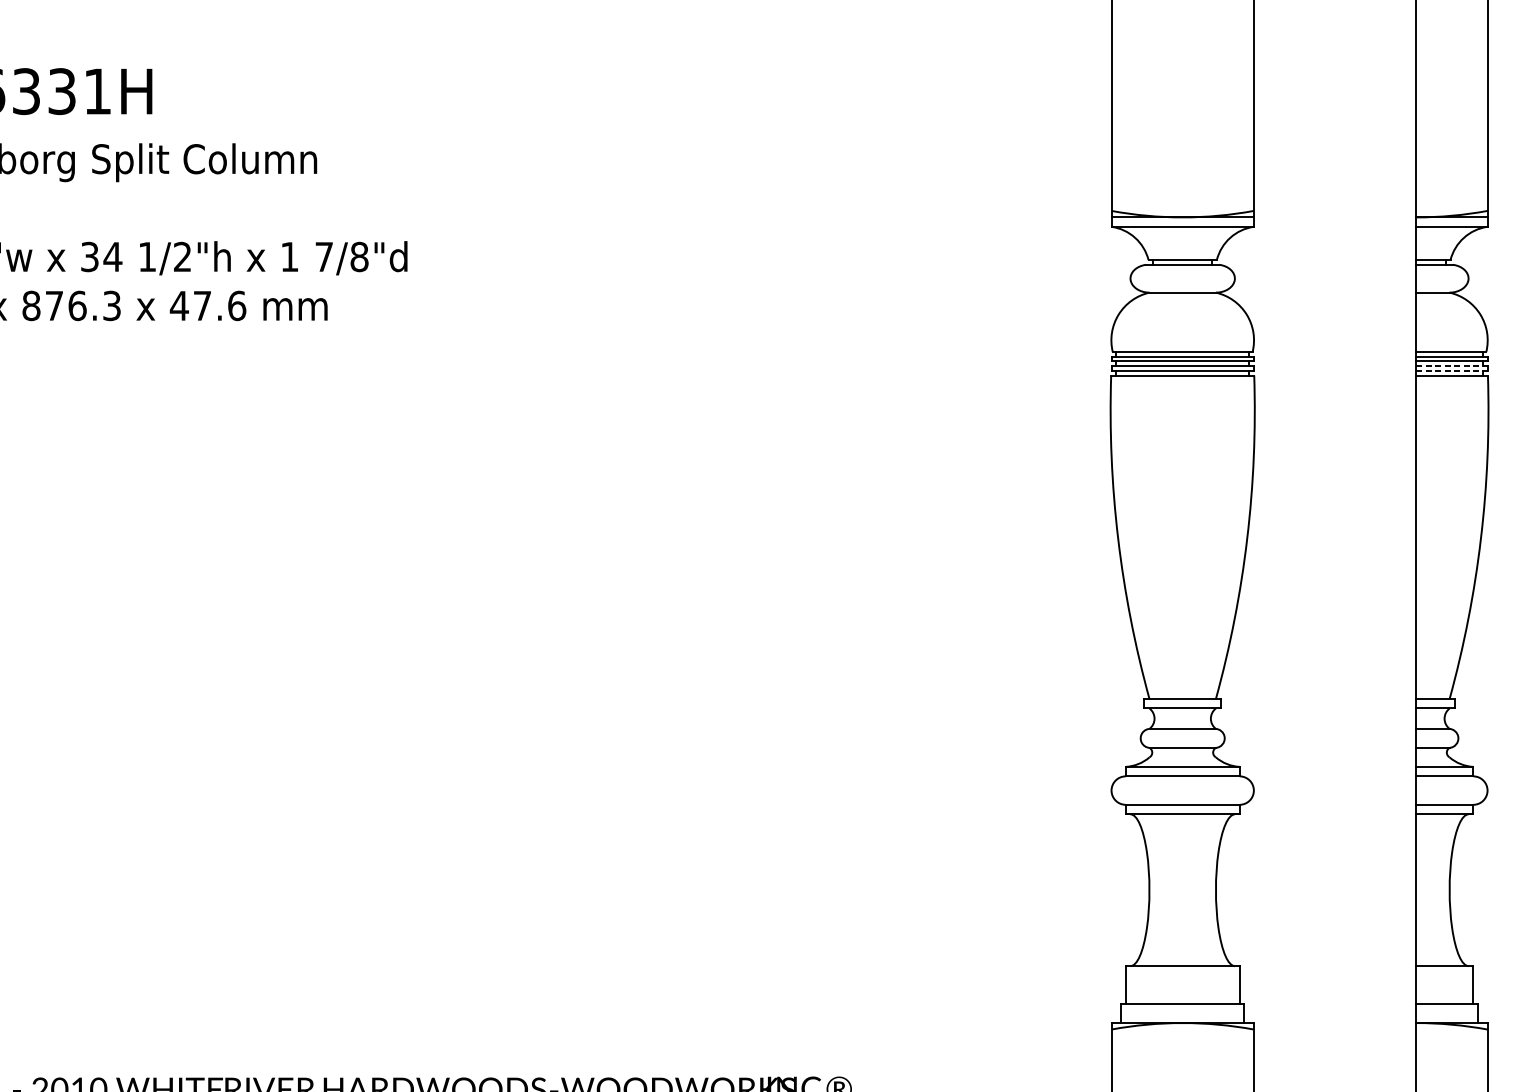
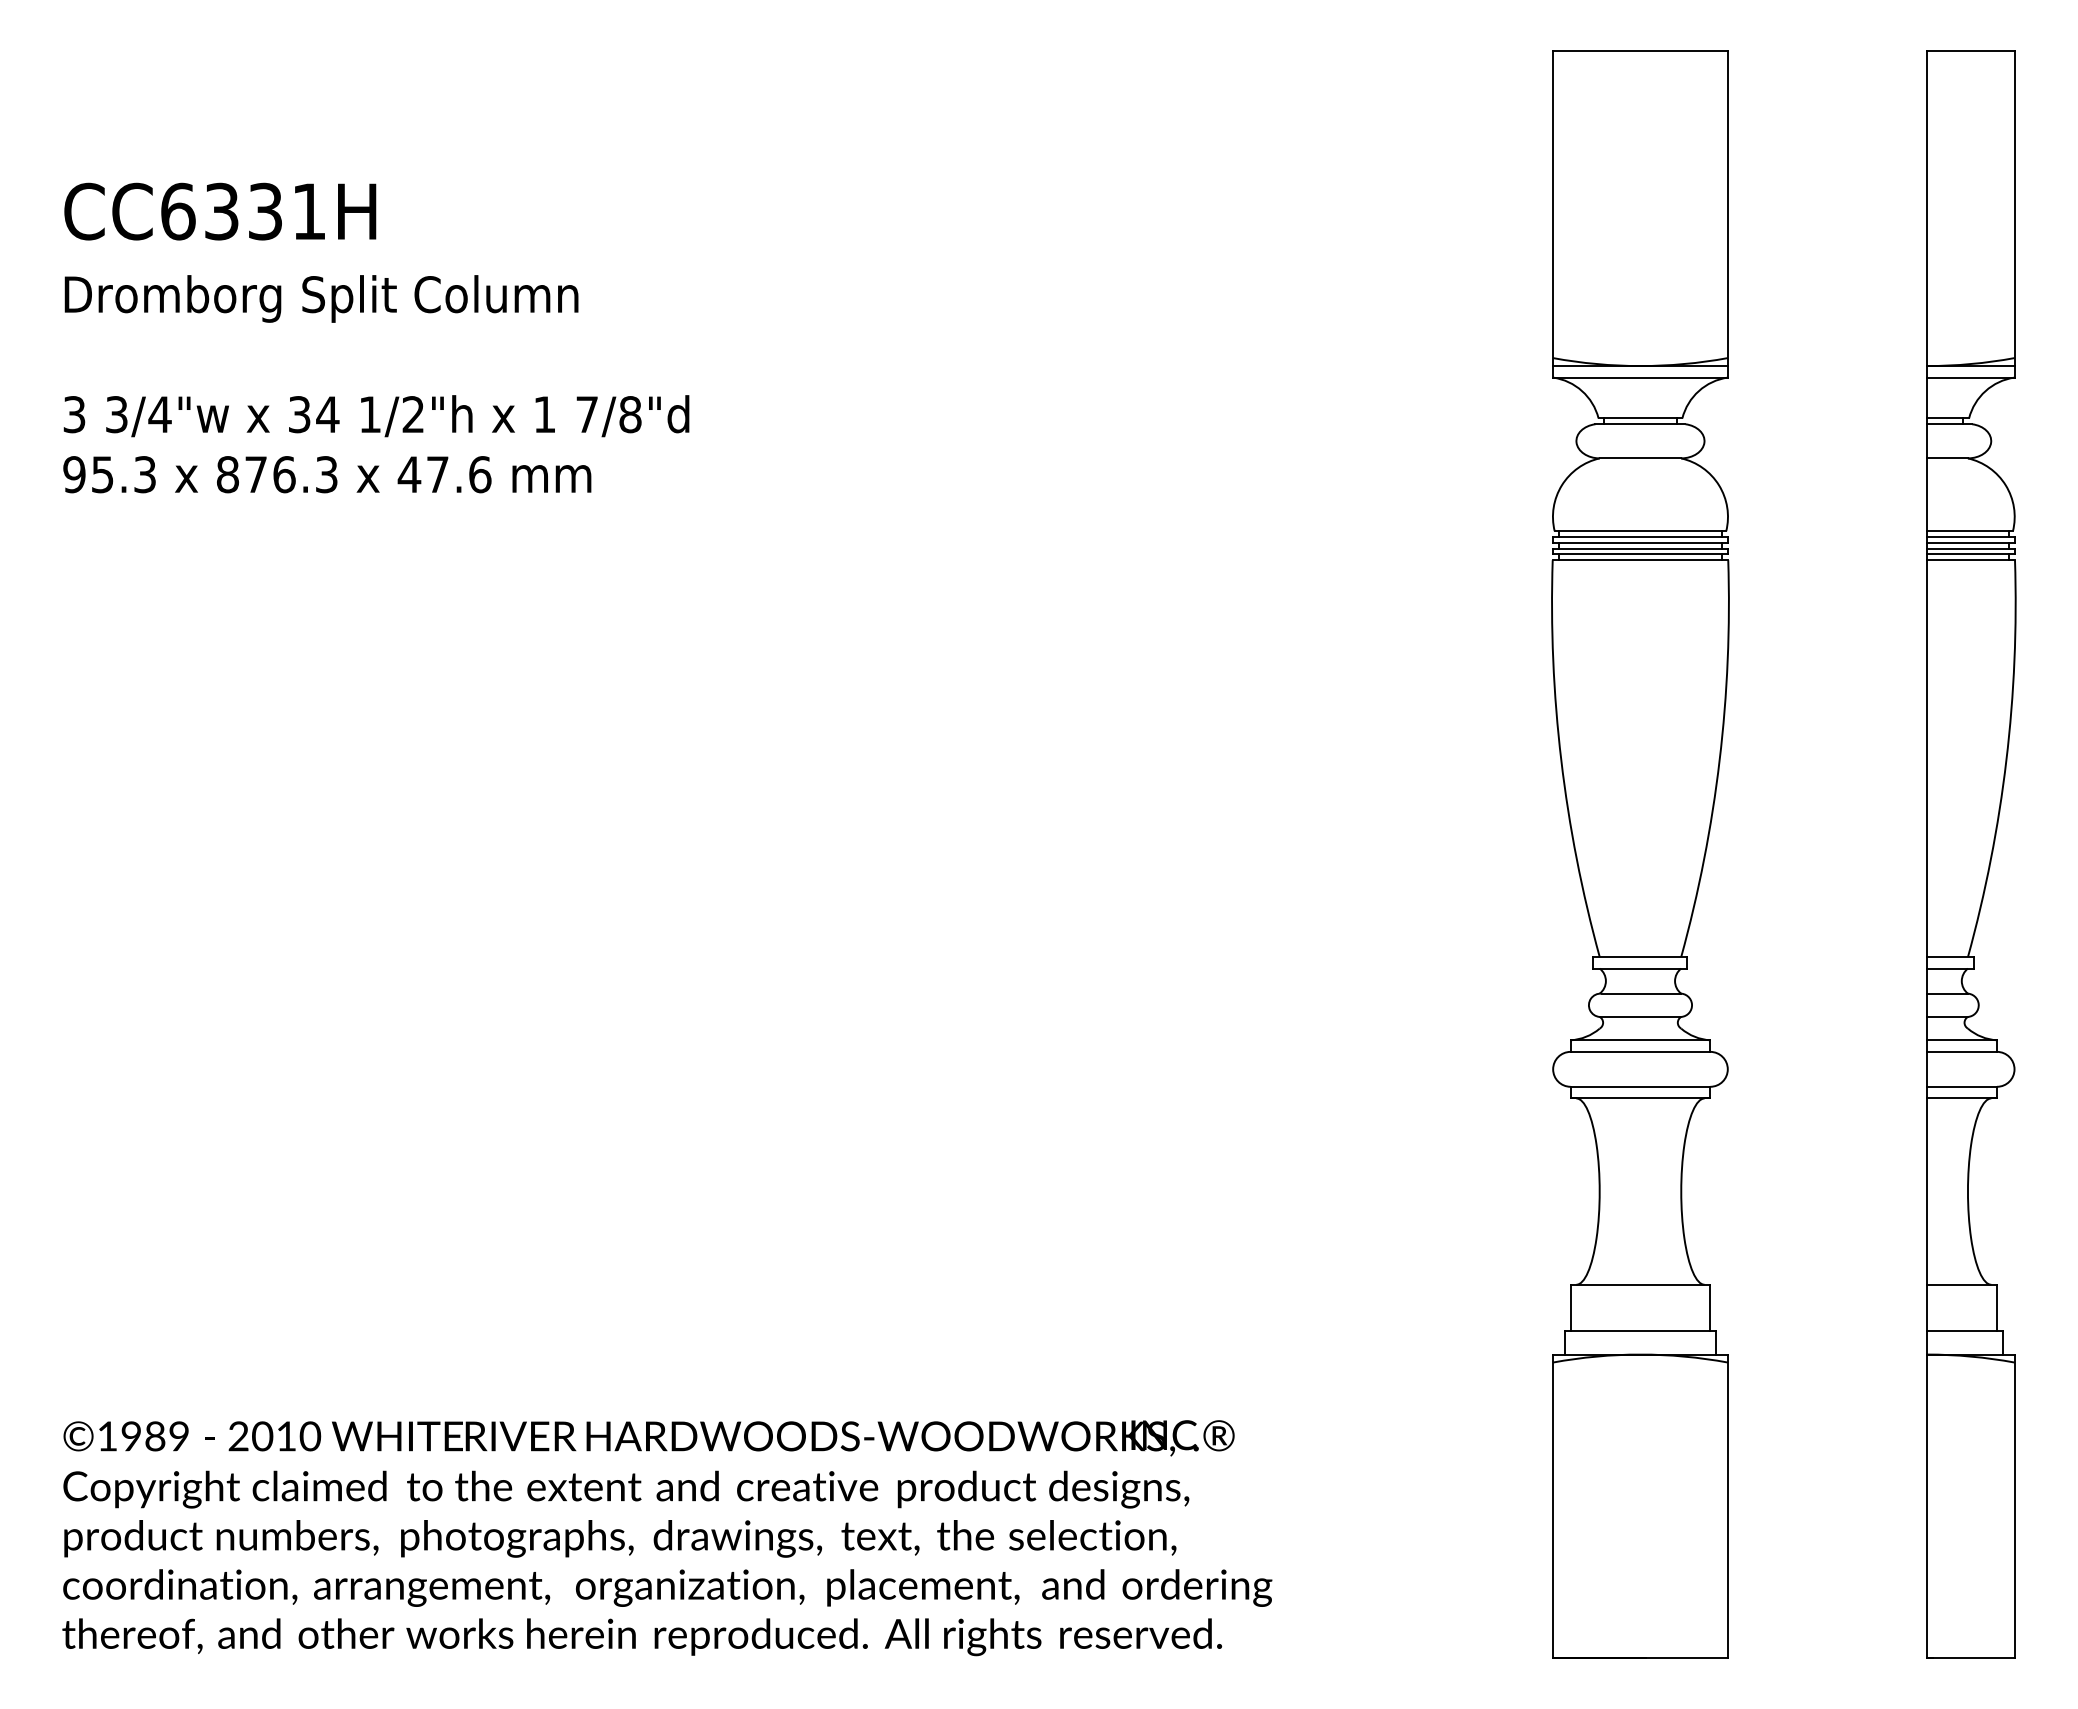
line: (1451, 366) -> (1970, 548), dashed -> solid
line: (1451, 370) -> (1970, 554), dashed -> solid

